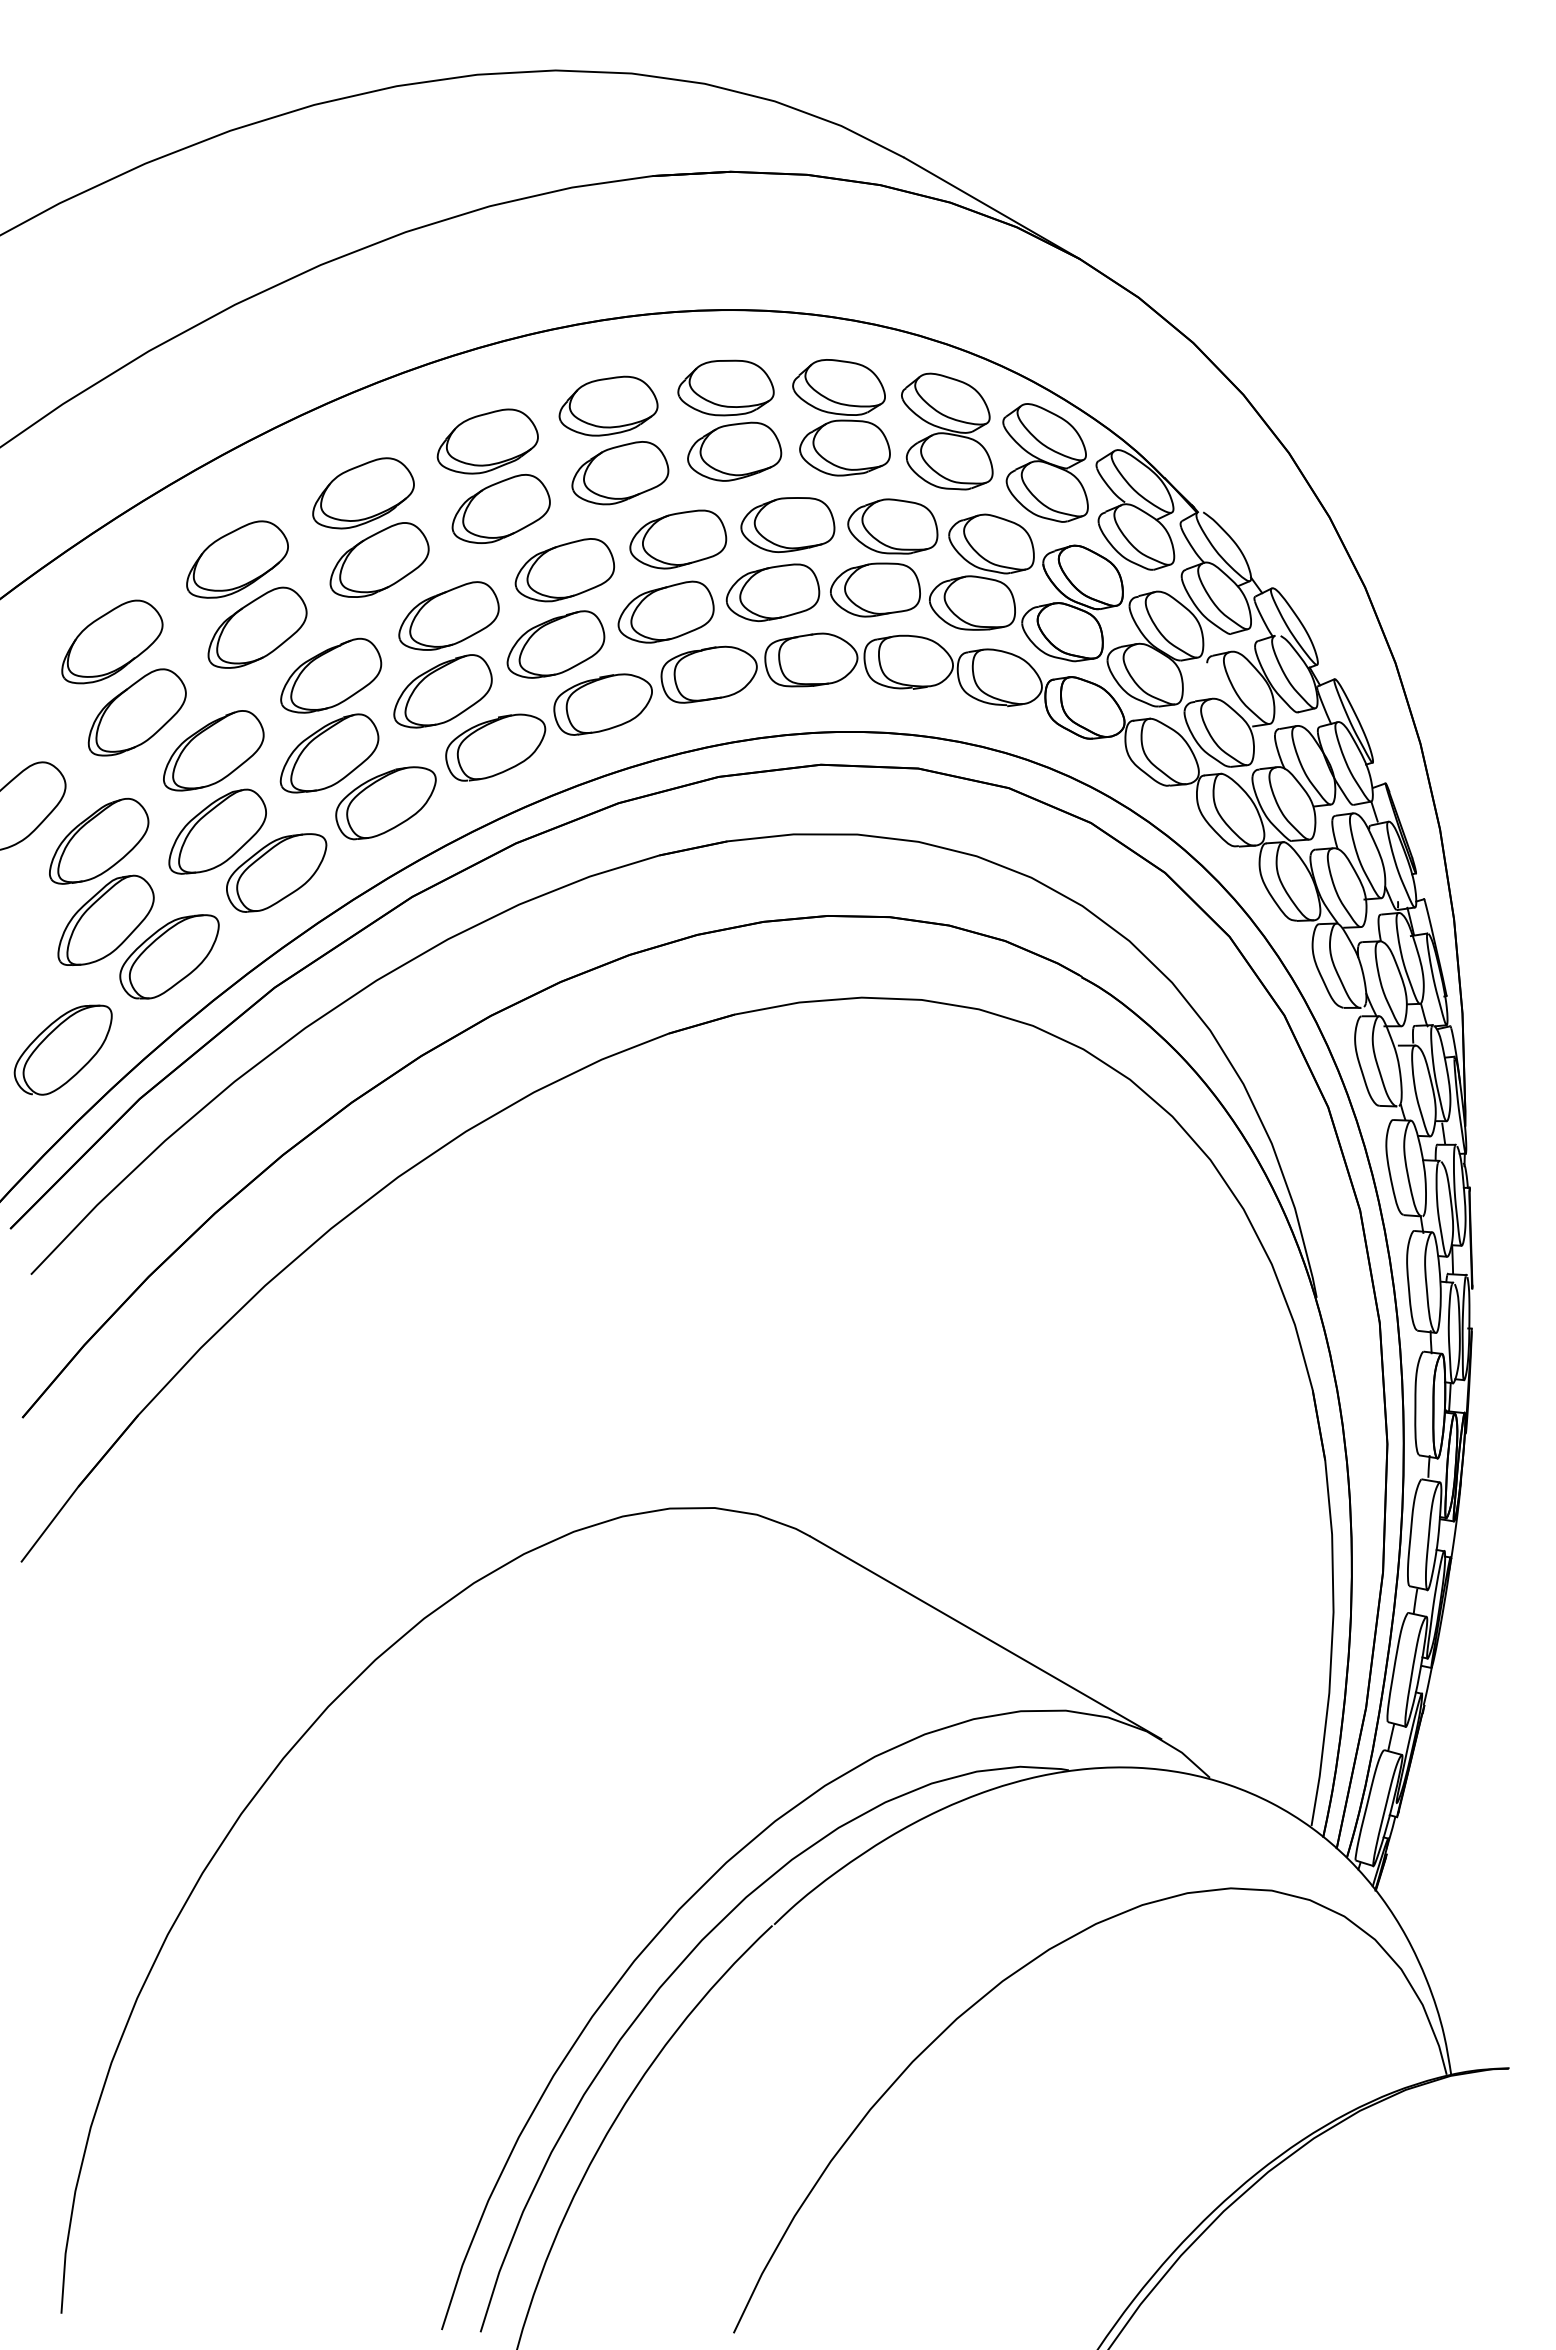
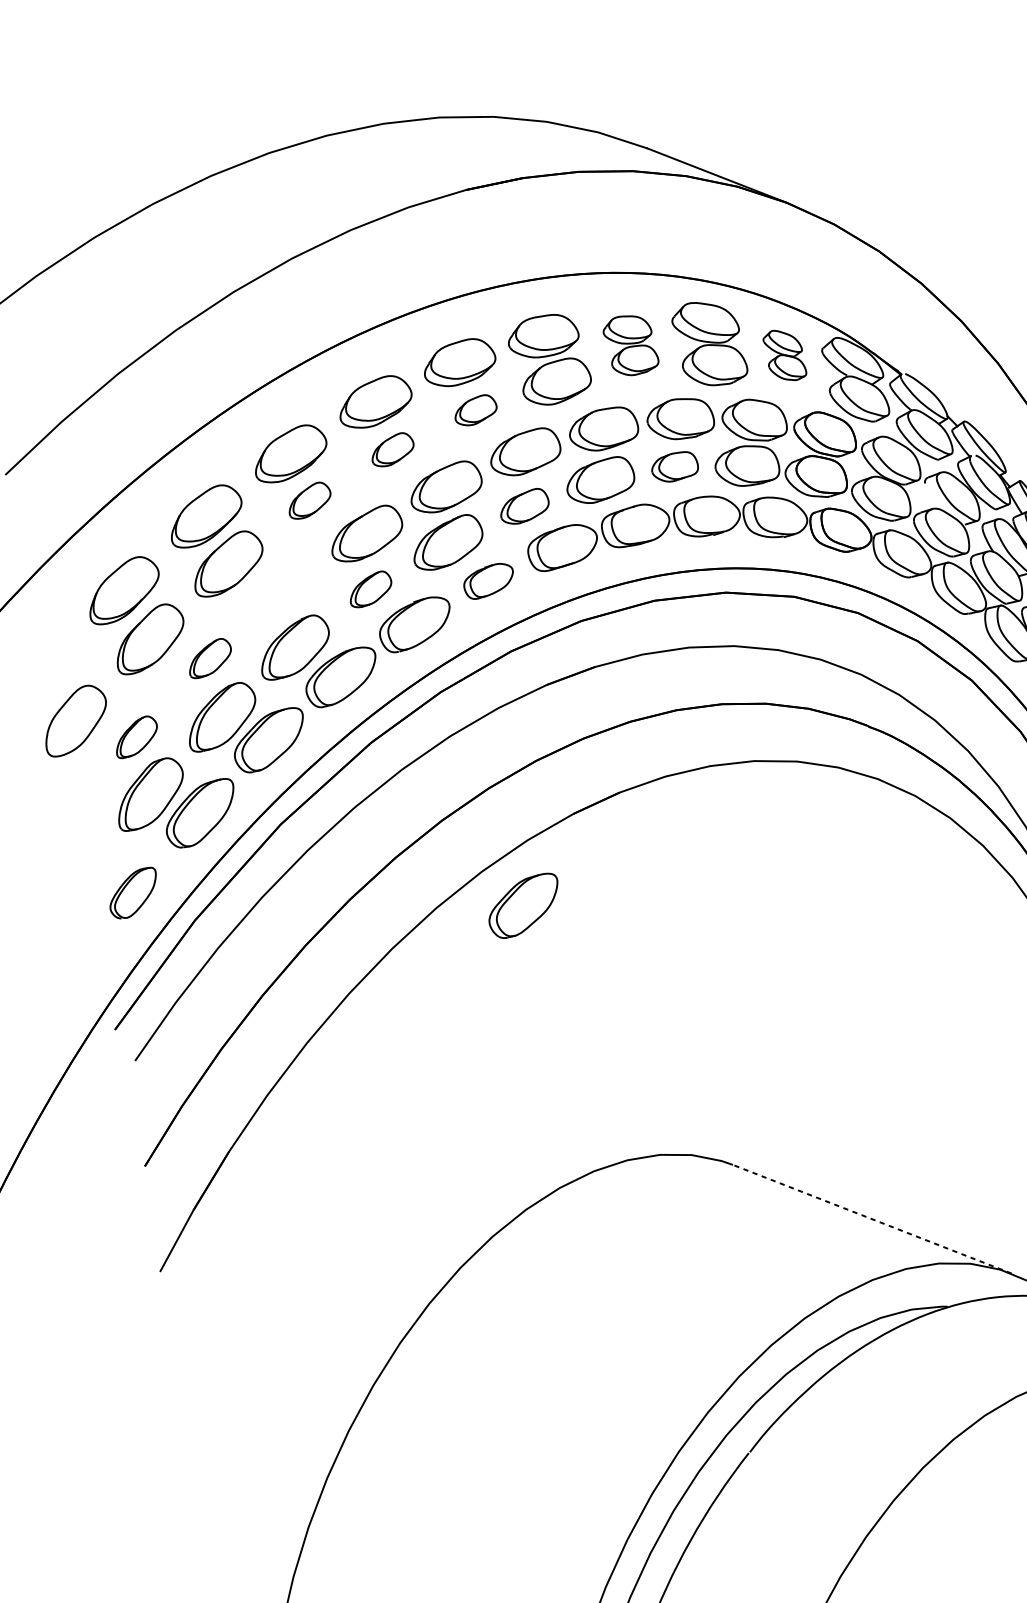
part: (841, 417) -> (630, 345), size x0.7
part: (1045, 462) -> (784, 355), size x0.6
part: (620, 473) -> (475, 410), size x0.6
part: (500, 508) -> (392, 449), size x0.6
part: (379, 559) -> (309, 500), size x0.6
part: (875, 589) -> (674, 466), size x0.7
part: (665, 611) -> (524, 506), size x0.7
part: (331, 675) -> (287, 590), removed
part: (442, 691) -> (370, 589), size x0.6
part: (602, 704) -> (488, 581), size x0.7
part: (213, 750) -> (209, 658), size x0.6
part: (99, 840) -> (136, 736), size x0.6
part: (62, 1049) -> (133, 893), size x0.7
part: (583, 1146) -> (523, 905), added
line: (985, 1637) -> (872, 1219), solid -> dashed

